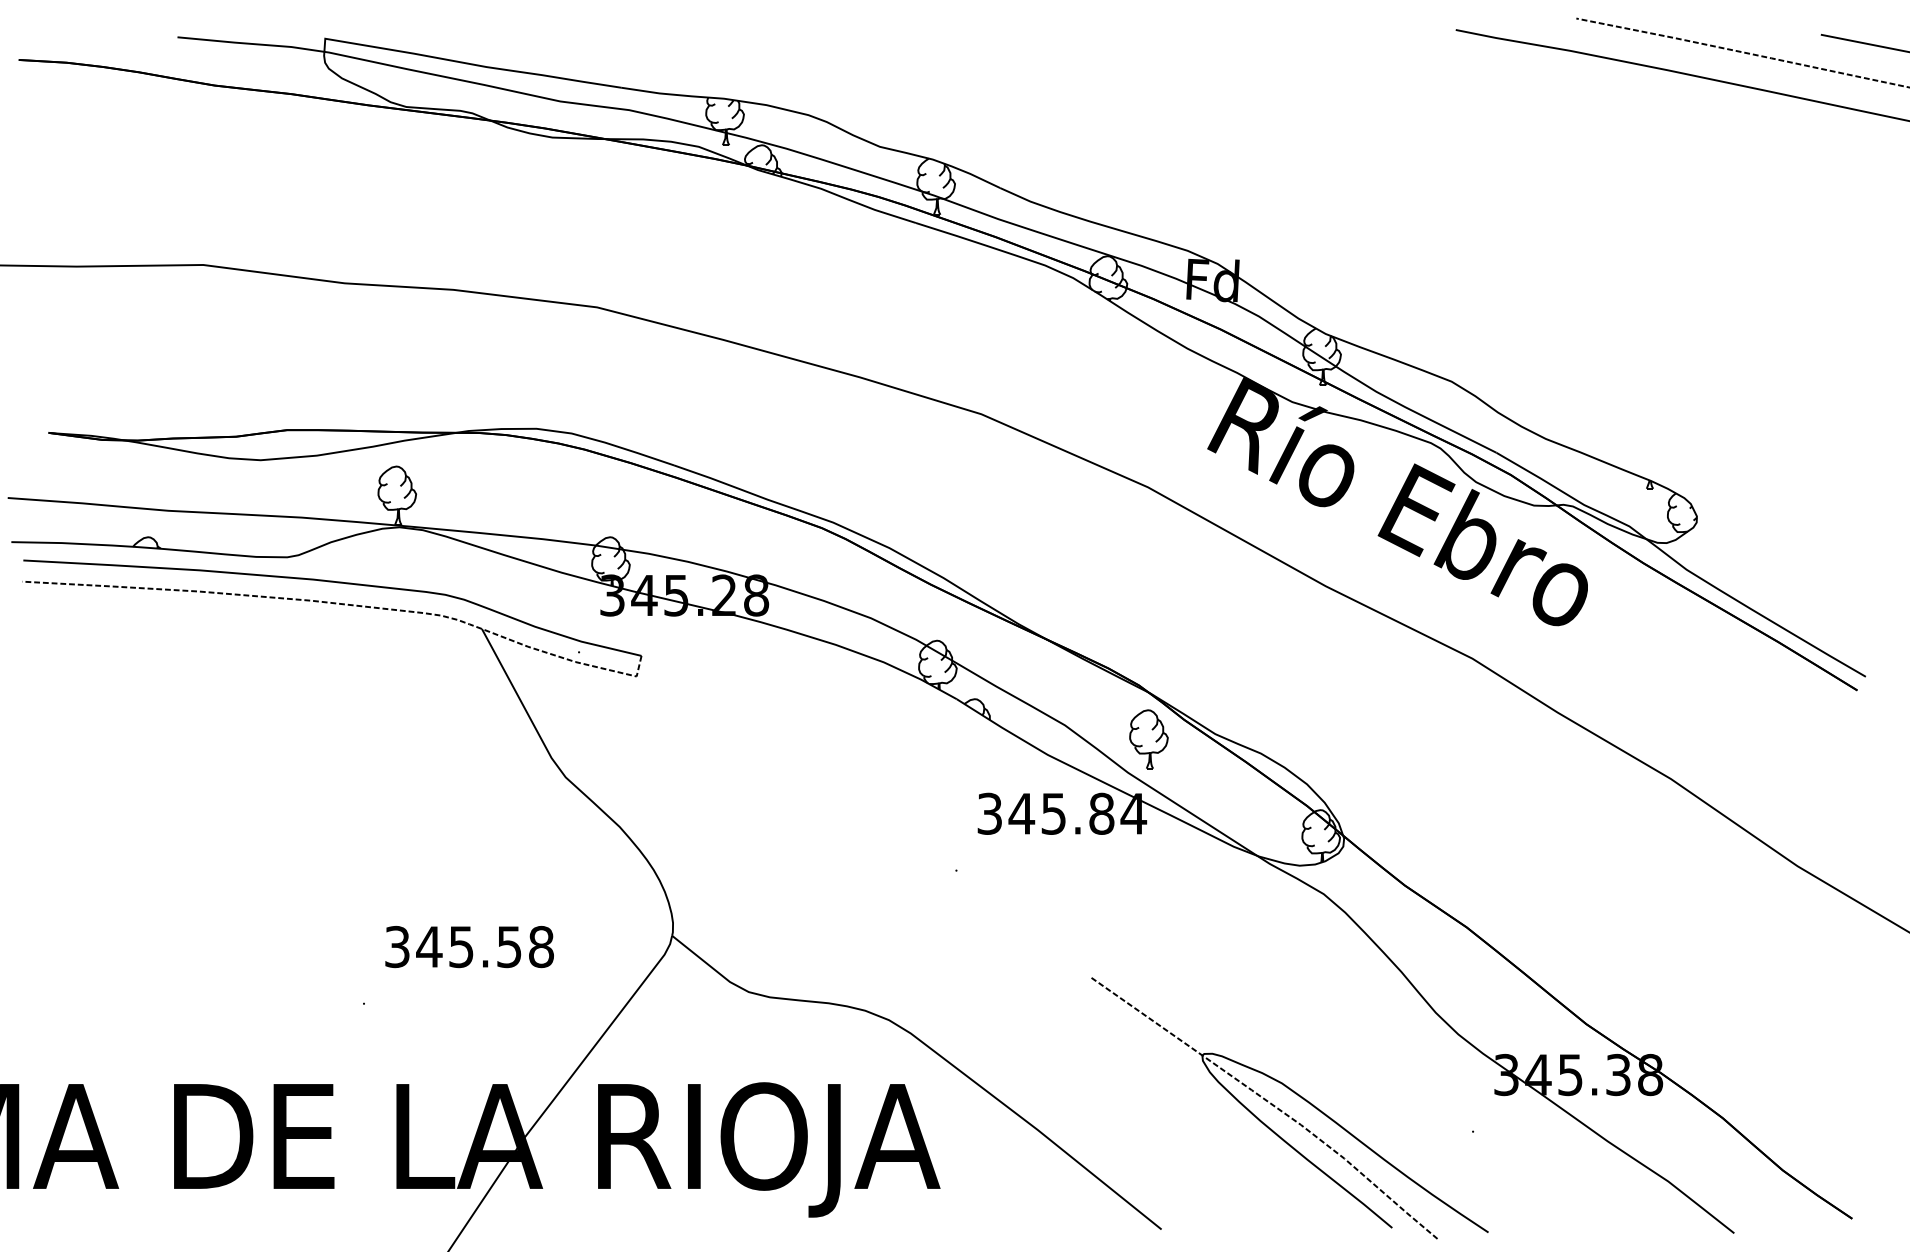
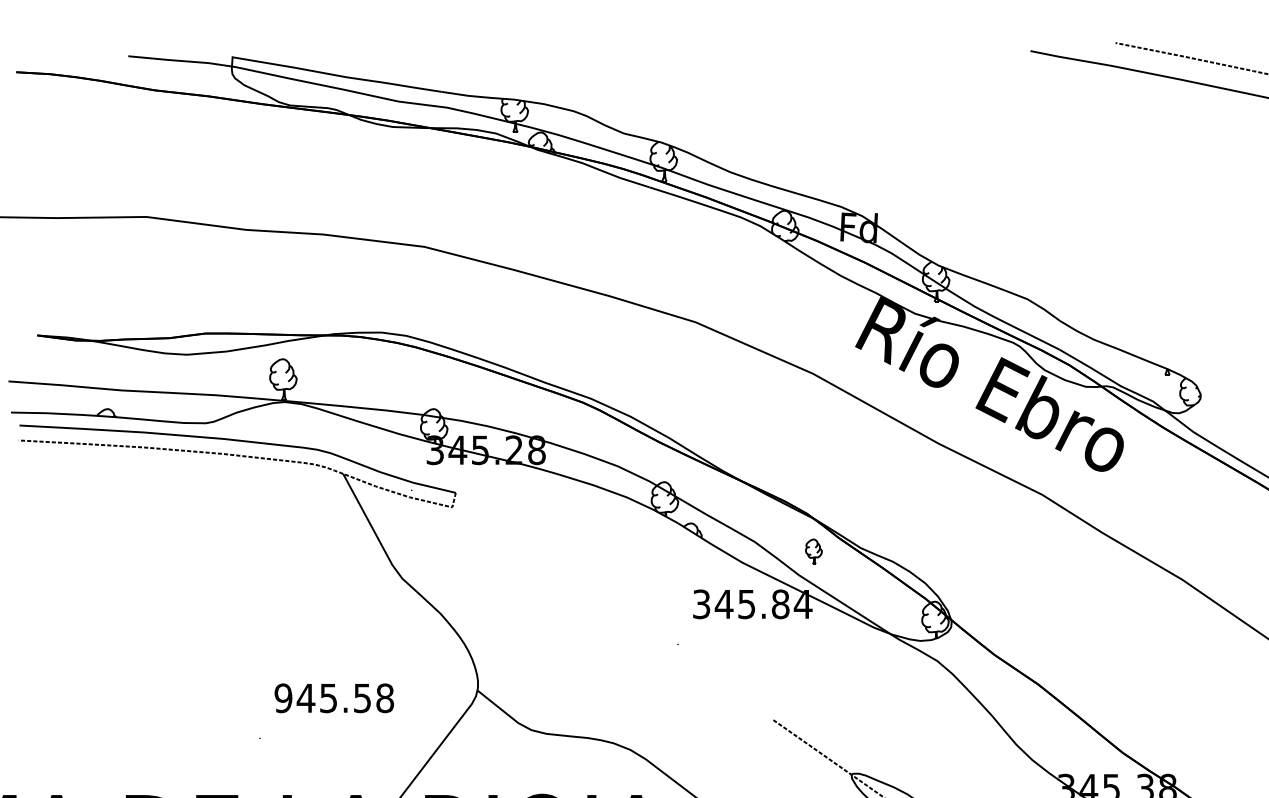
part: (1148, 739) -> (813, 551), size x0.6
text: (396, 946) -> (282, 697), 345.58 -> 945.58

